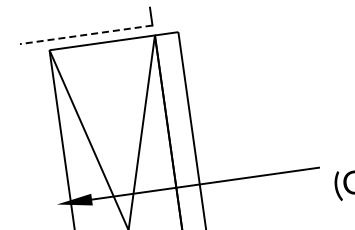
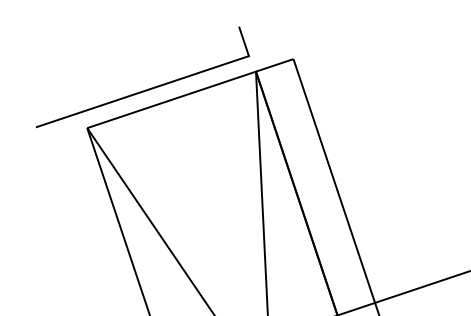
line: (86, 34) -> (143, 90), dashed -> solid

